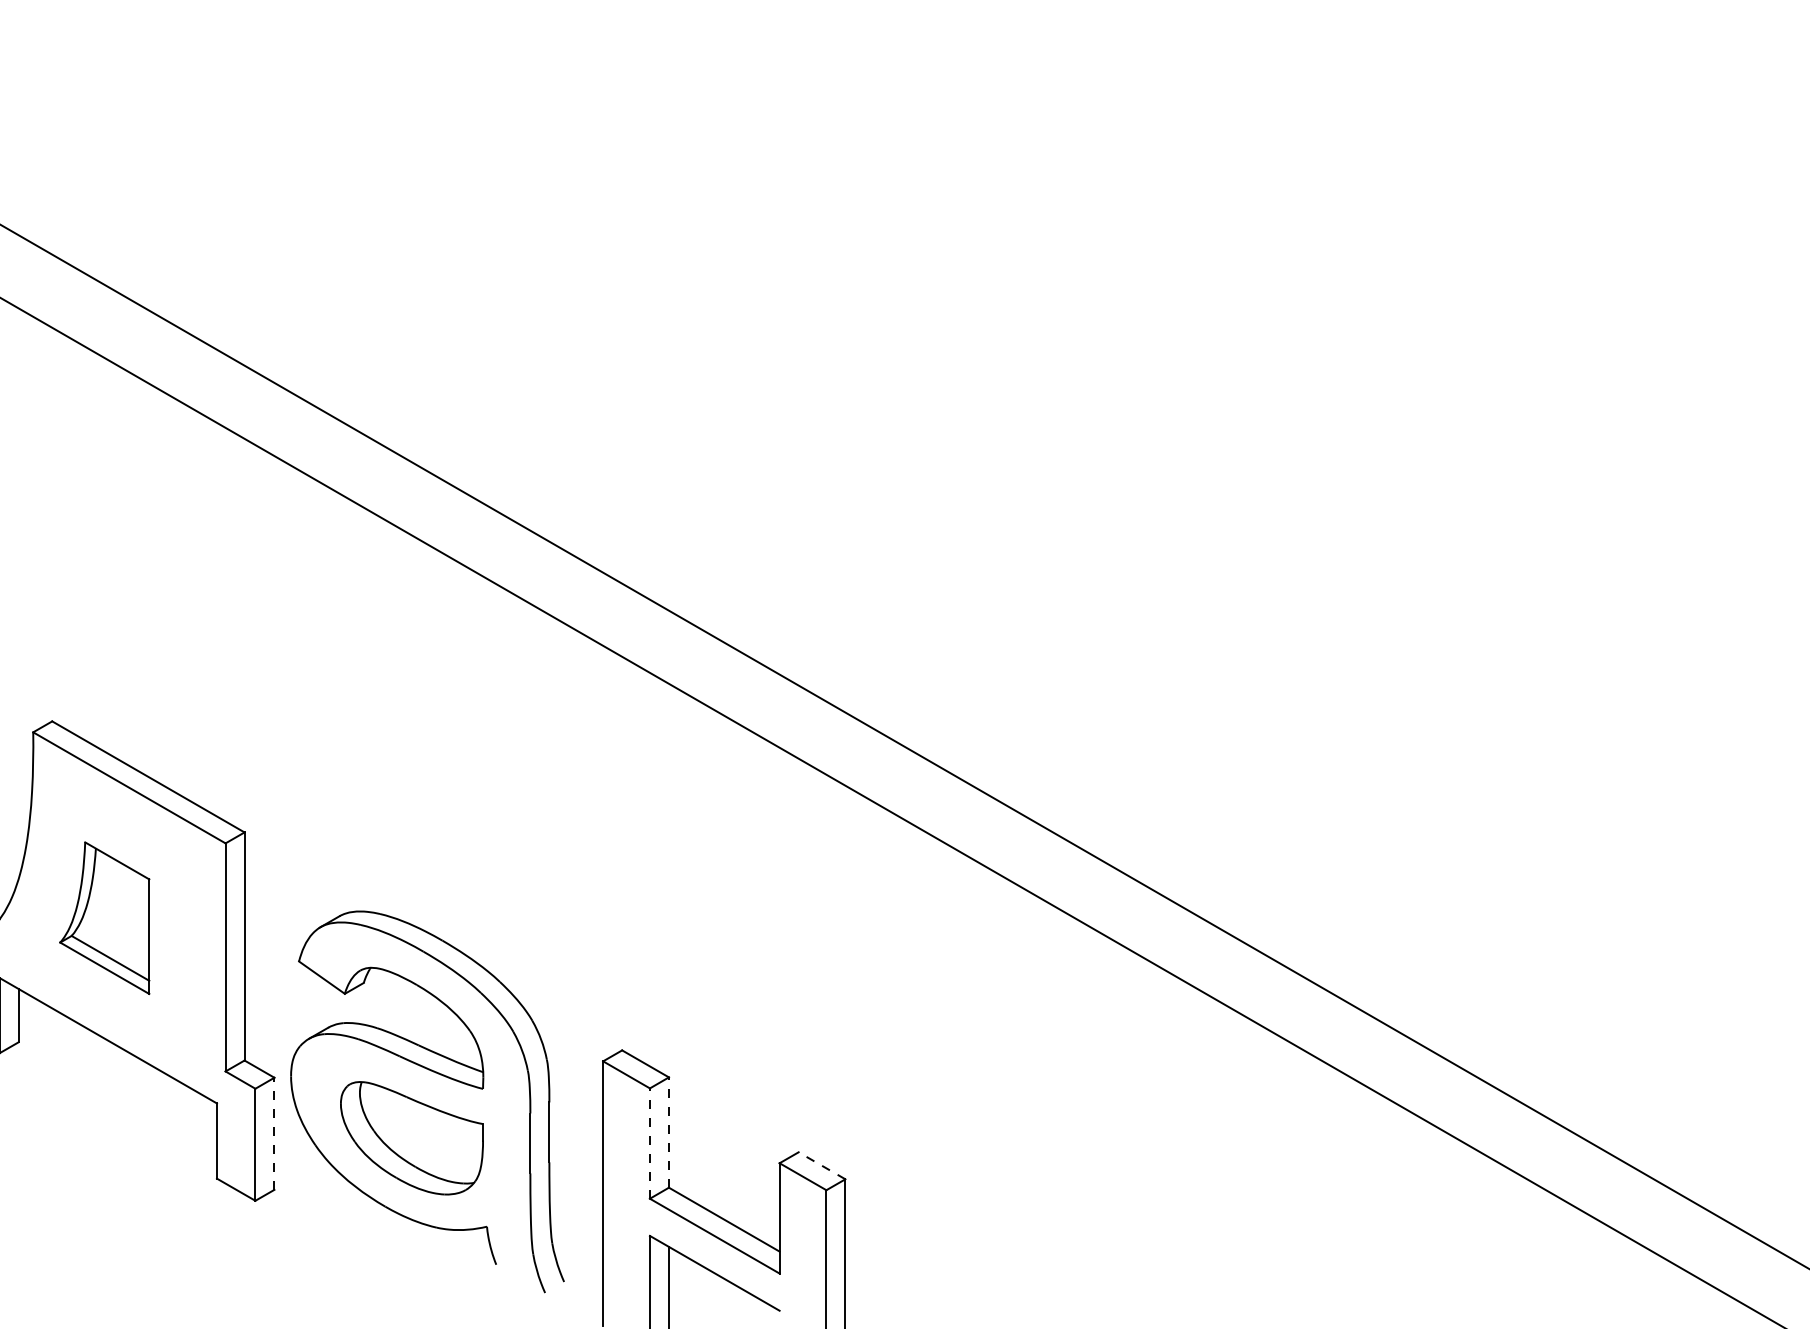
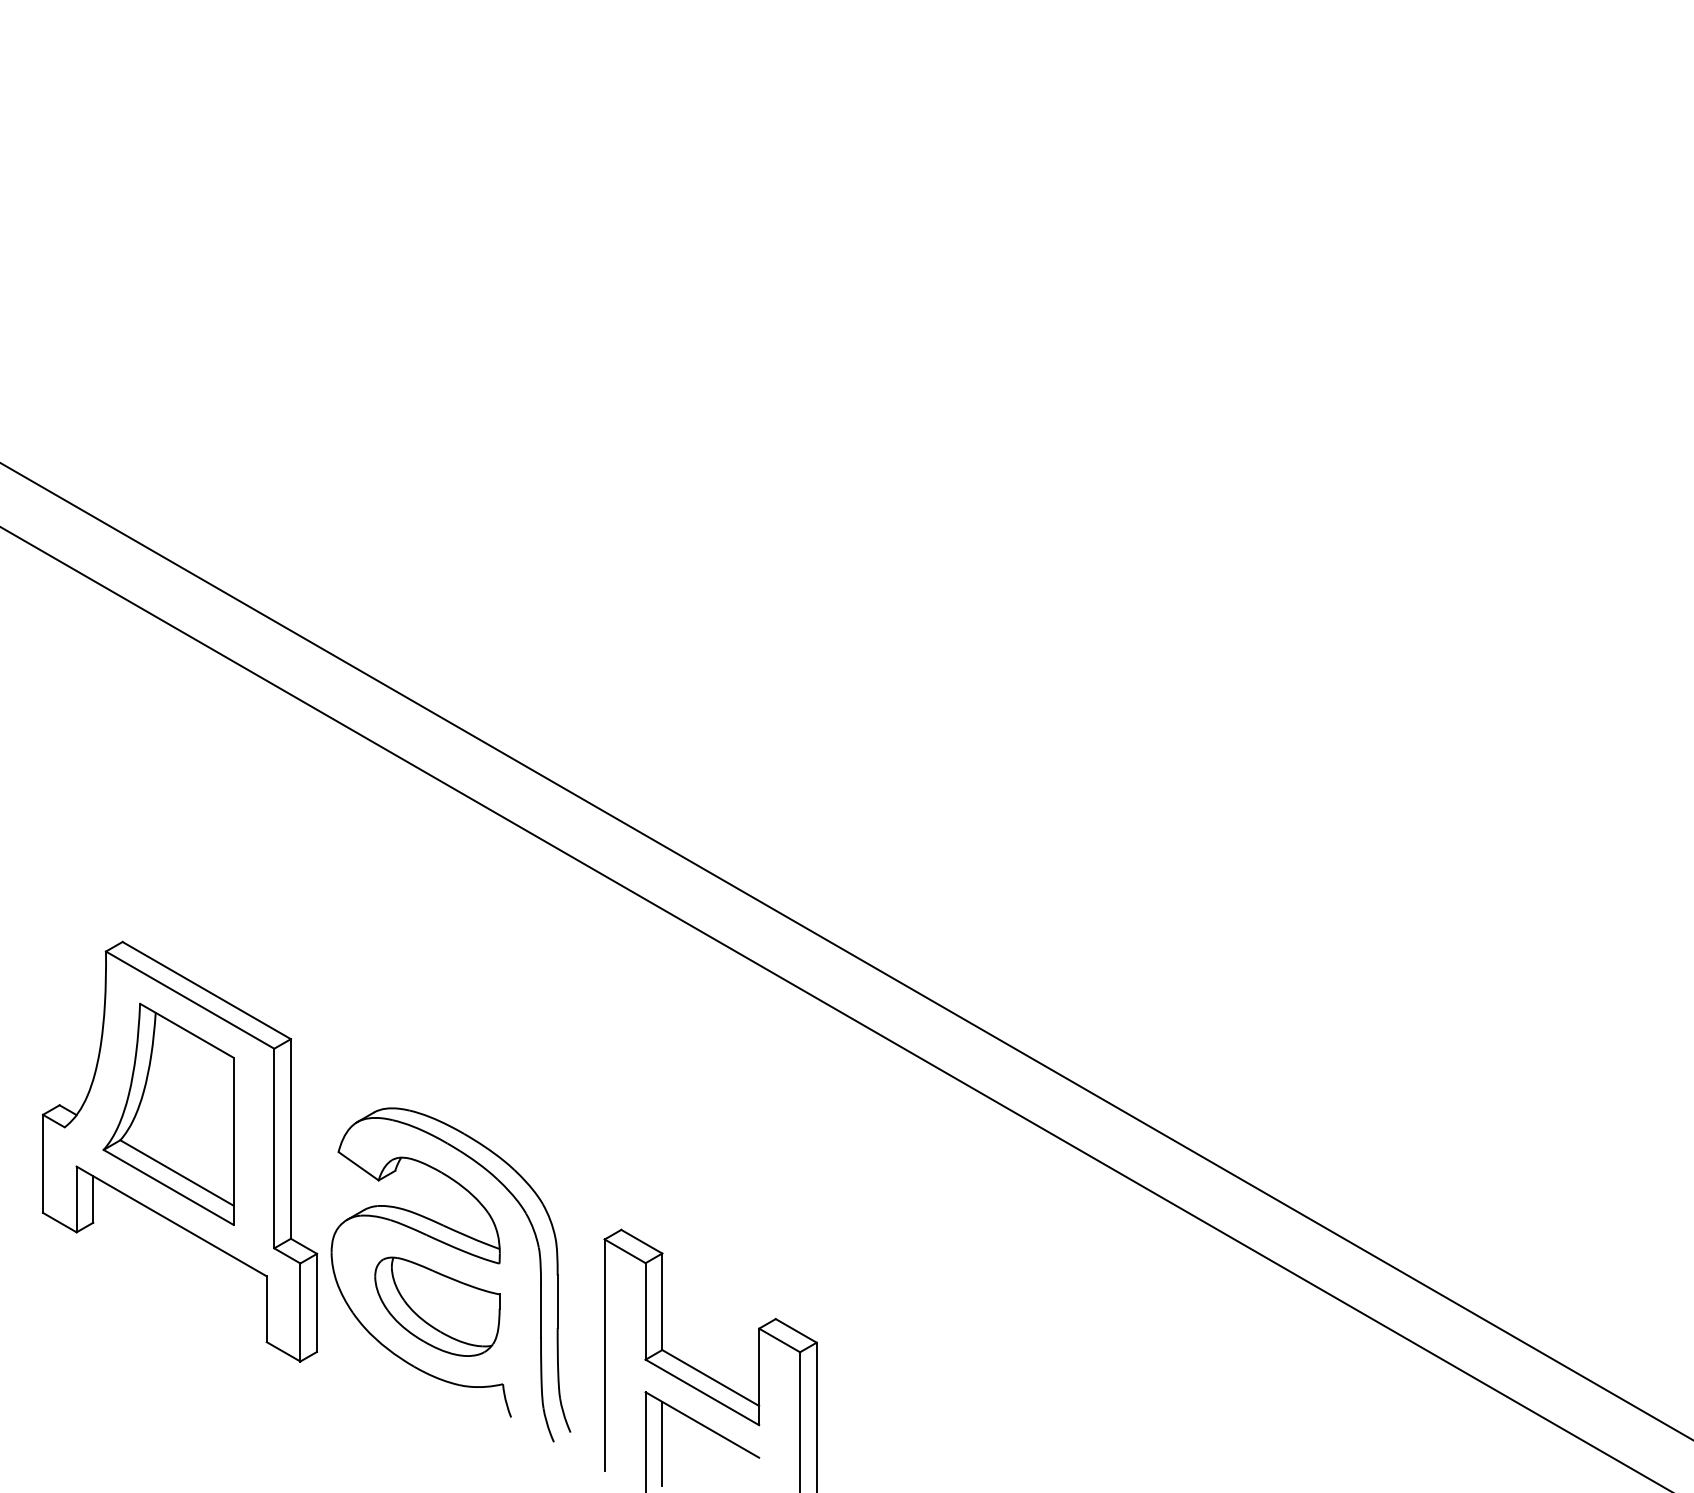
part: (104, 917) -> (168, 1113), size x1.67
line: (669, 1132) -> (662, 1301), dashed -> solid
line: (274, 1133) -> (317, 1302), dashed -> solid
line: (649, 1142) -> (645, 1310), dashed -> solid
line: (822, 1165) -> (796, 1330), dashed -> solid

